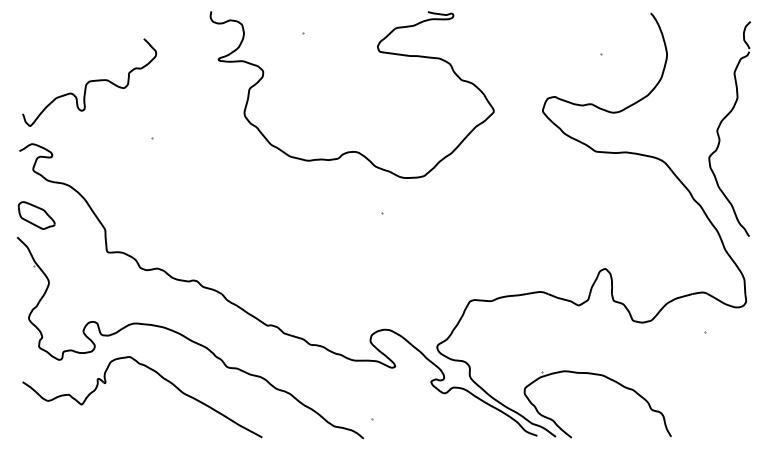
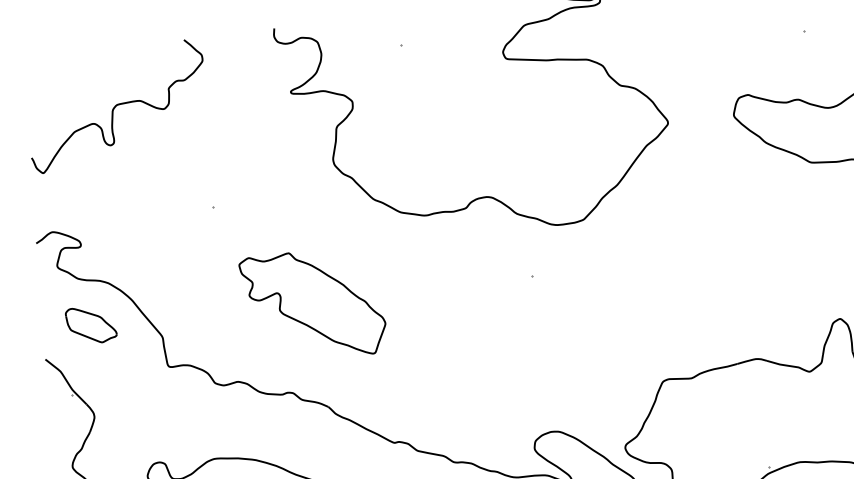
curve: (89, 82) -> (116, 106), moved
part: (36, 215) -> (91, 325), moved
part: (218, 218) -> (313, 305), added

